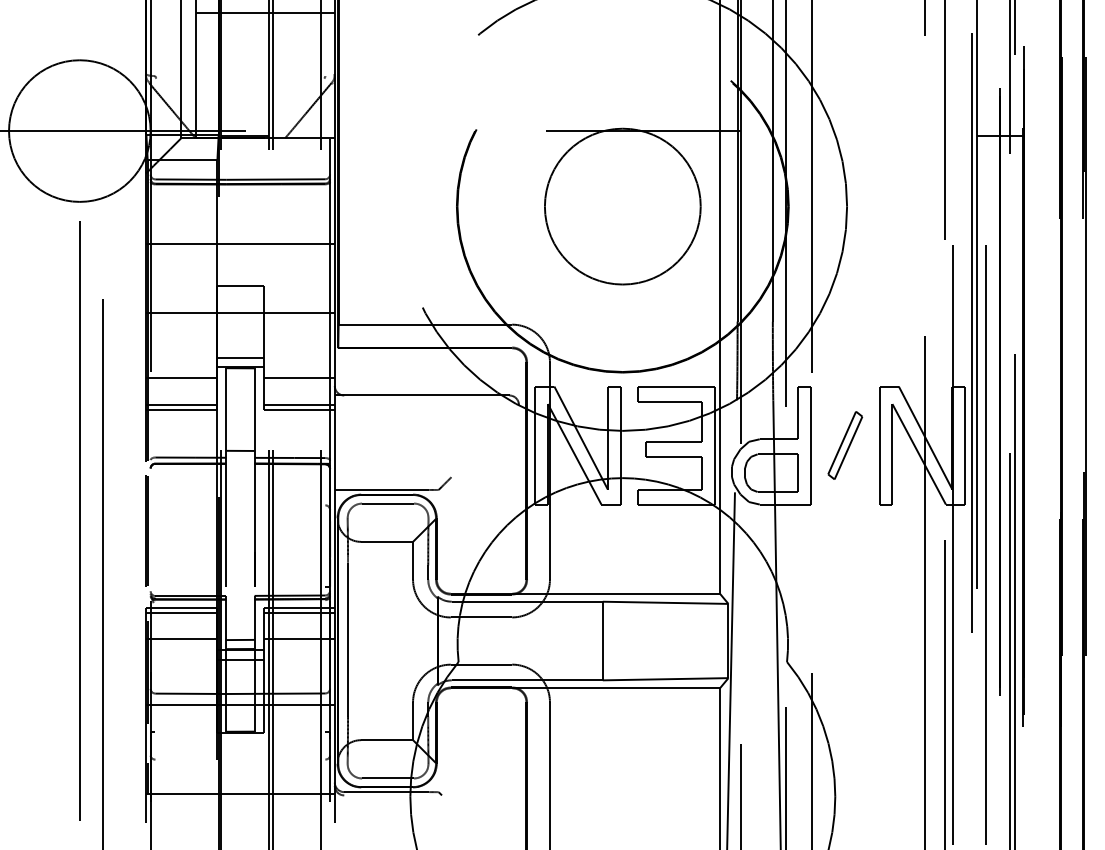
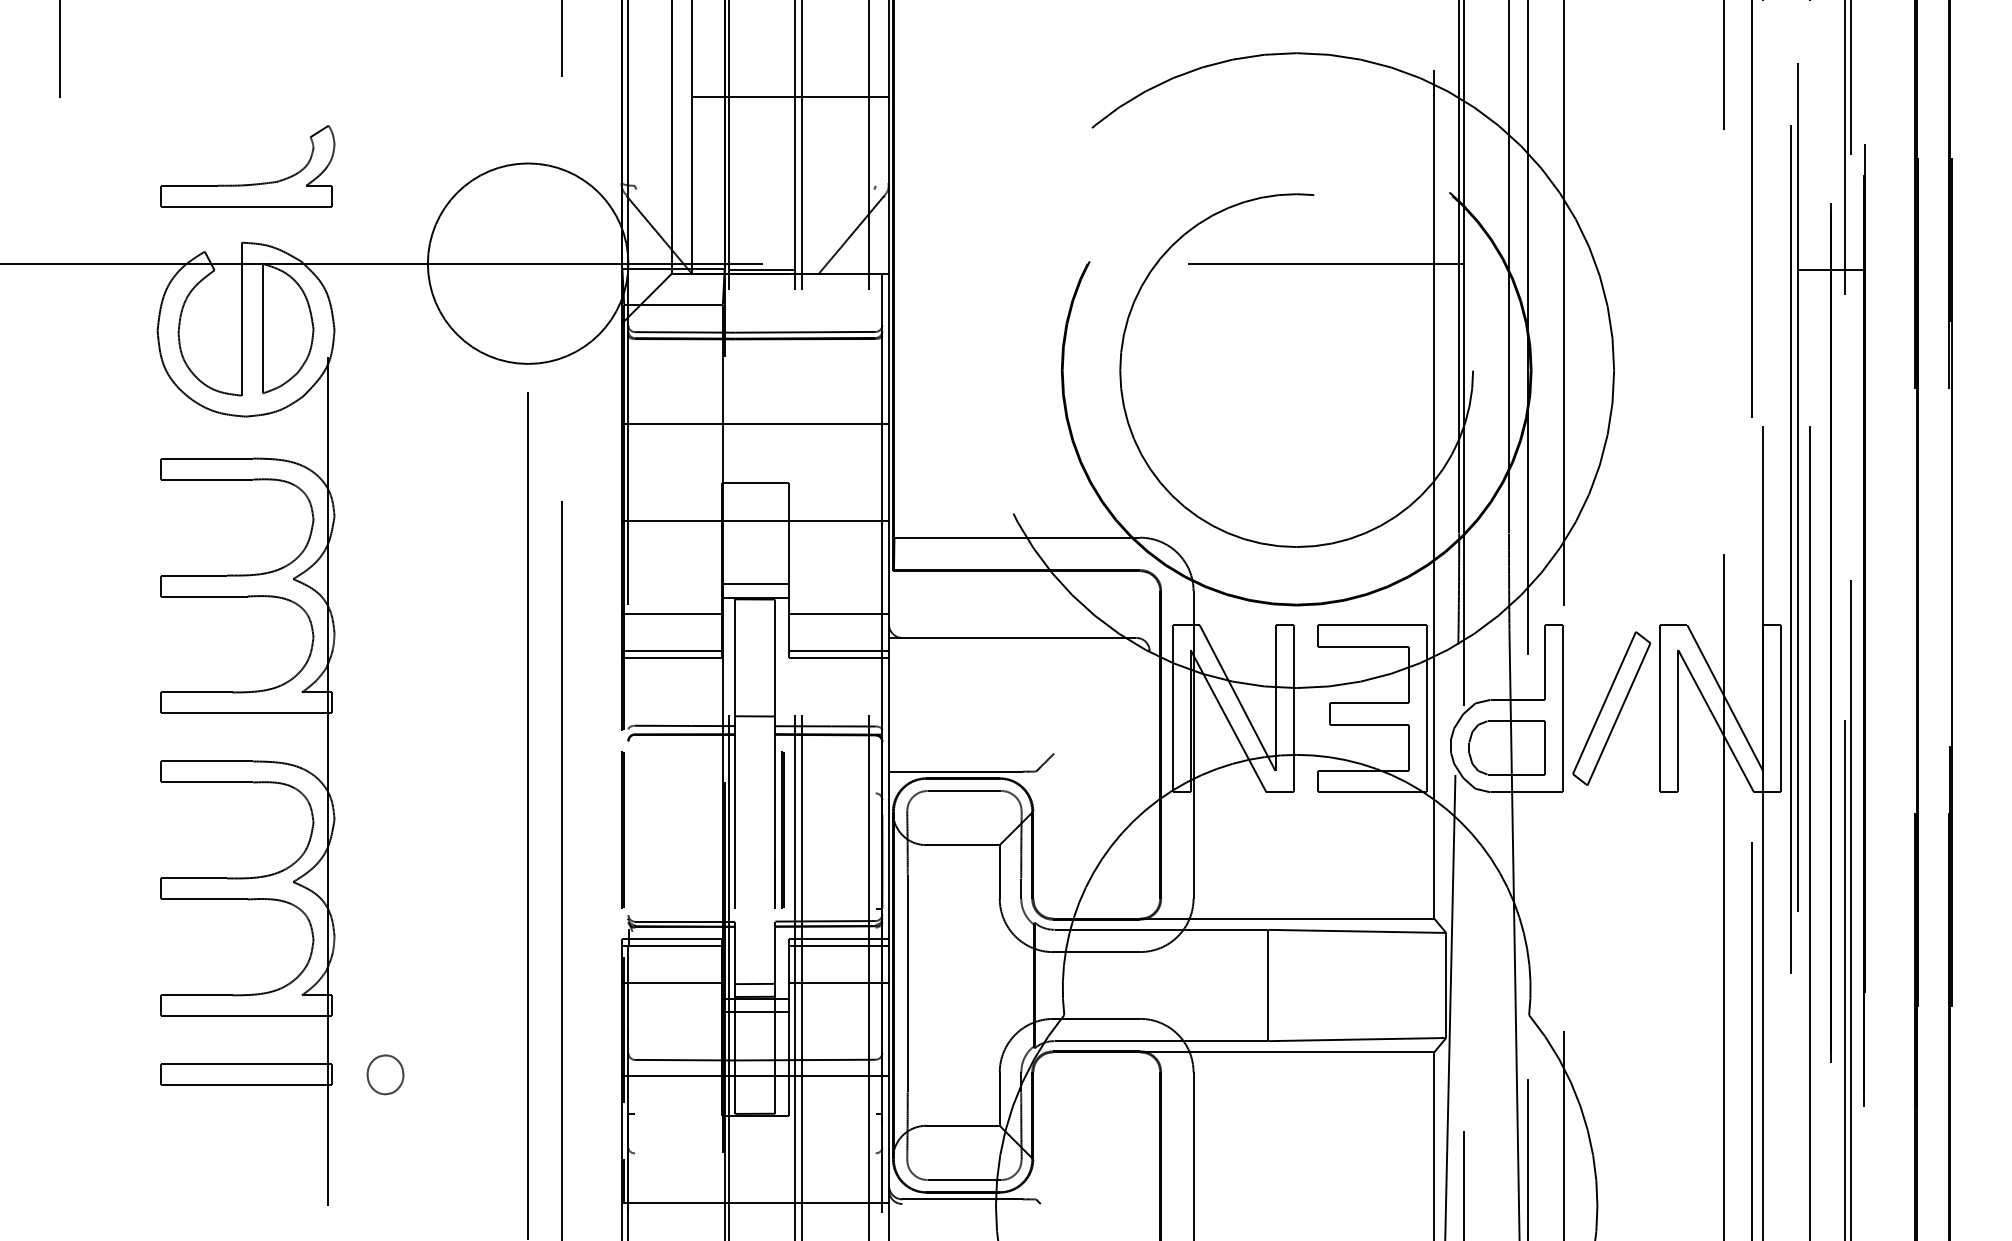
circle: (622, 206) -> (1296, 370), size x1.6
part: (845, 445) -> (1611, 708), size x1.6
line: (259, 530) -> (782, 829), added

